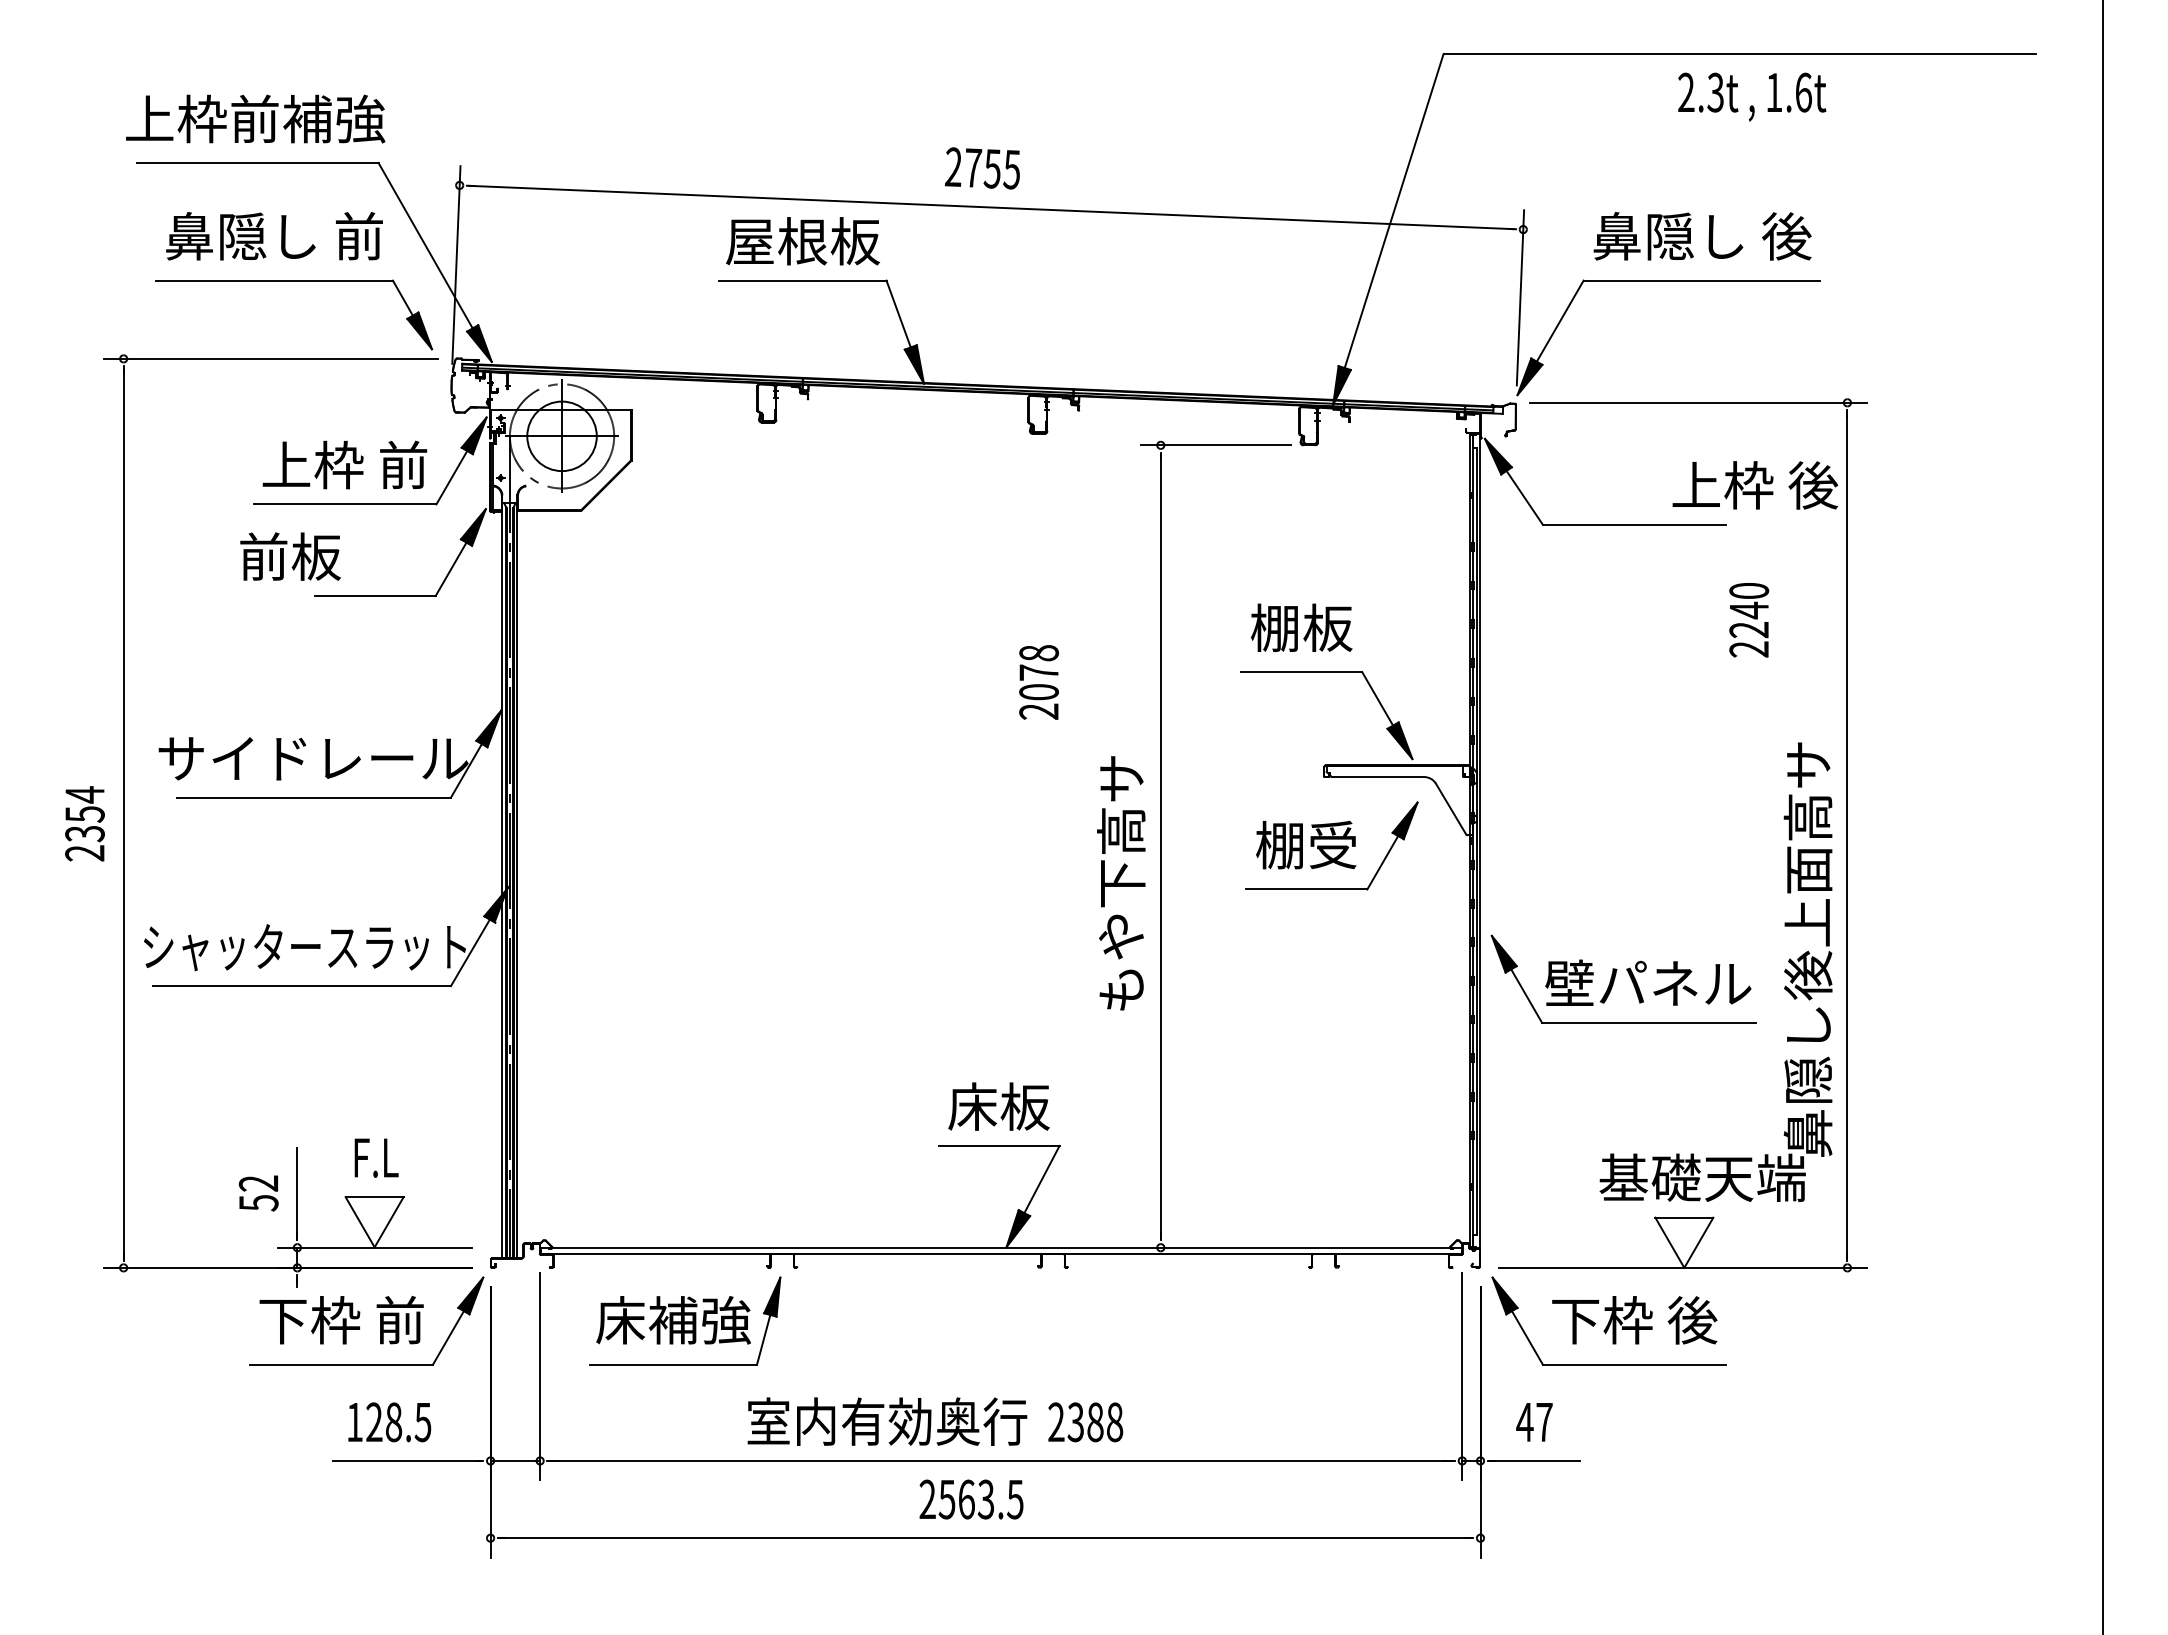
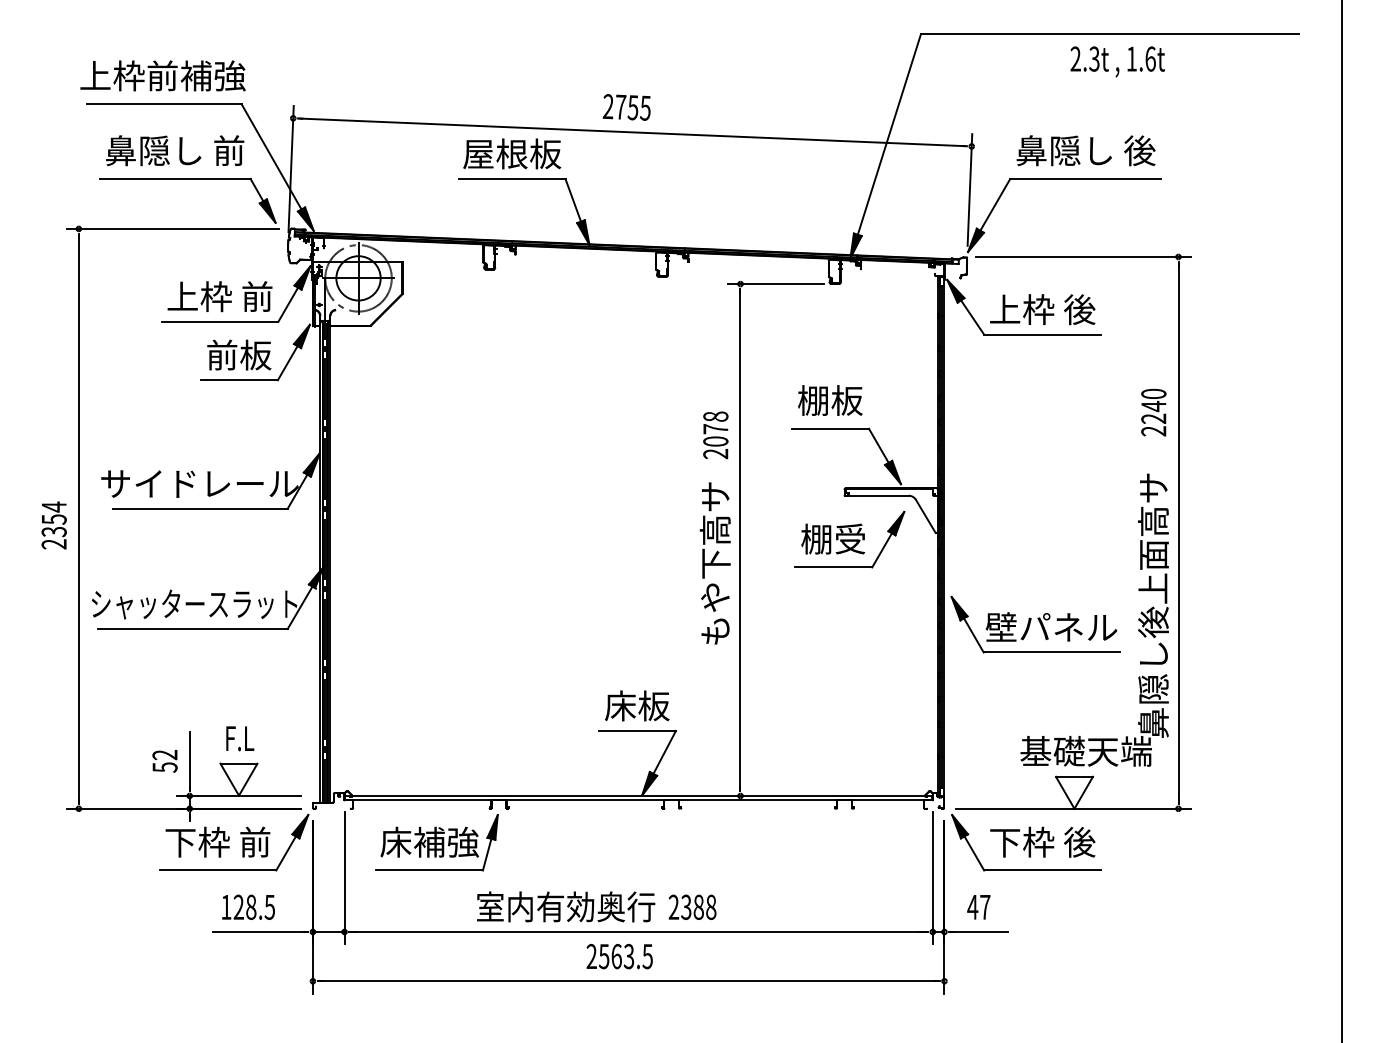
text: (1754, 485) -> (1042, 309), moved
text: (290, 555) -> (239, 354), moved
text: (1748, 619) -> (1153, 412), moved
text: (1038, 682) -> (715, 435), moved

